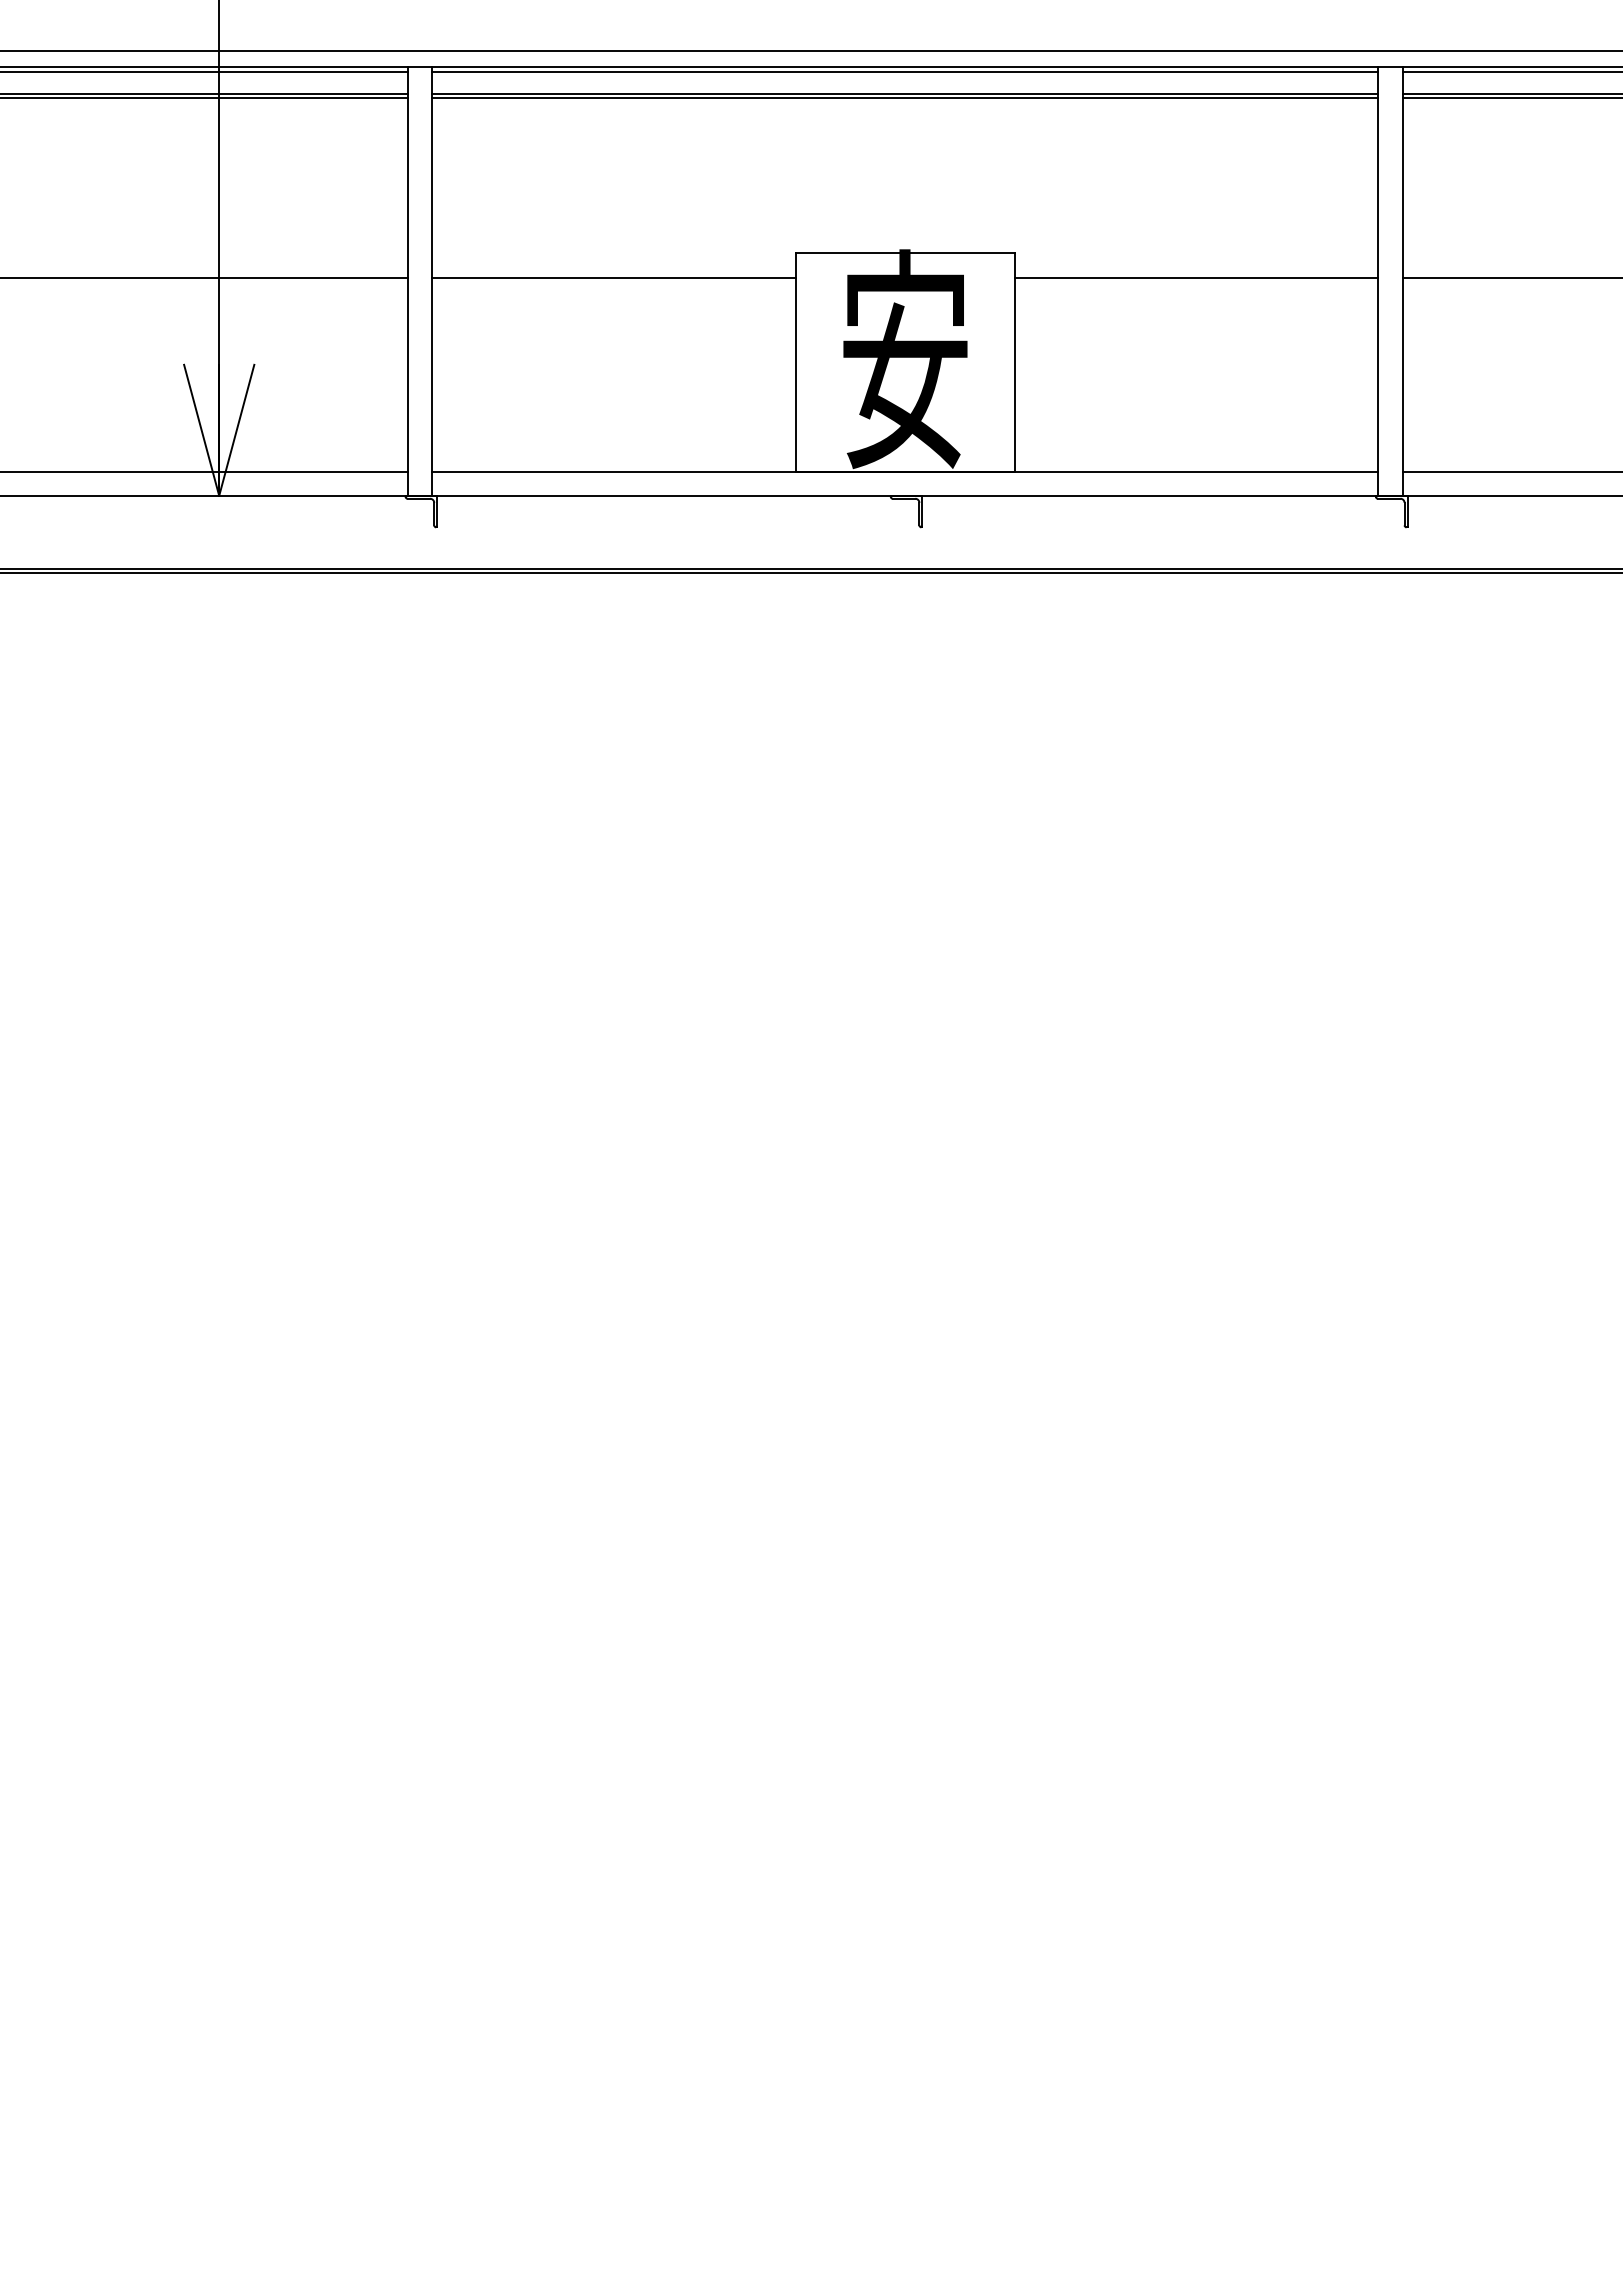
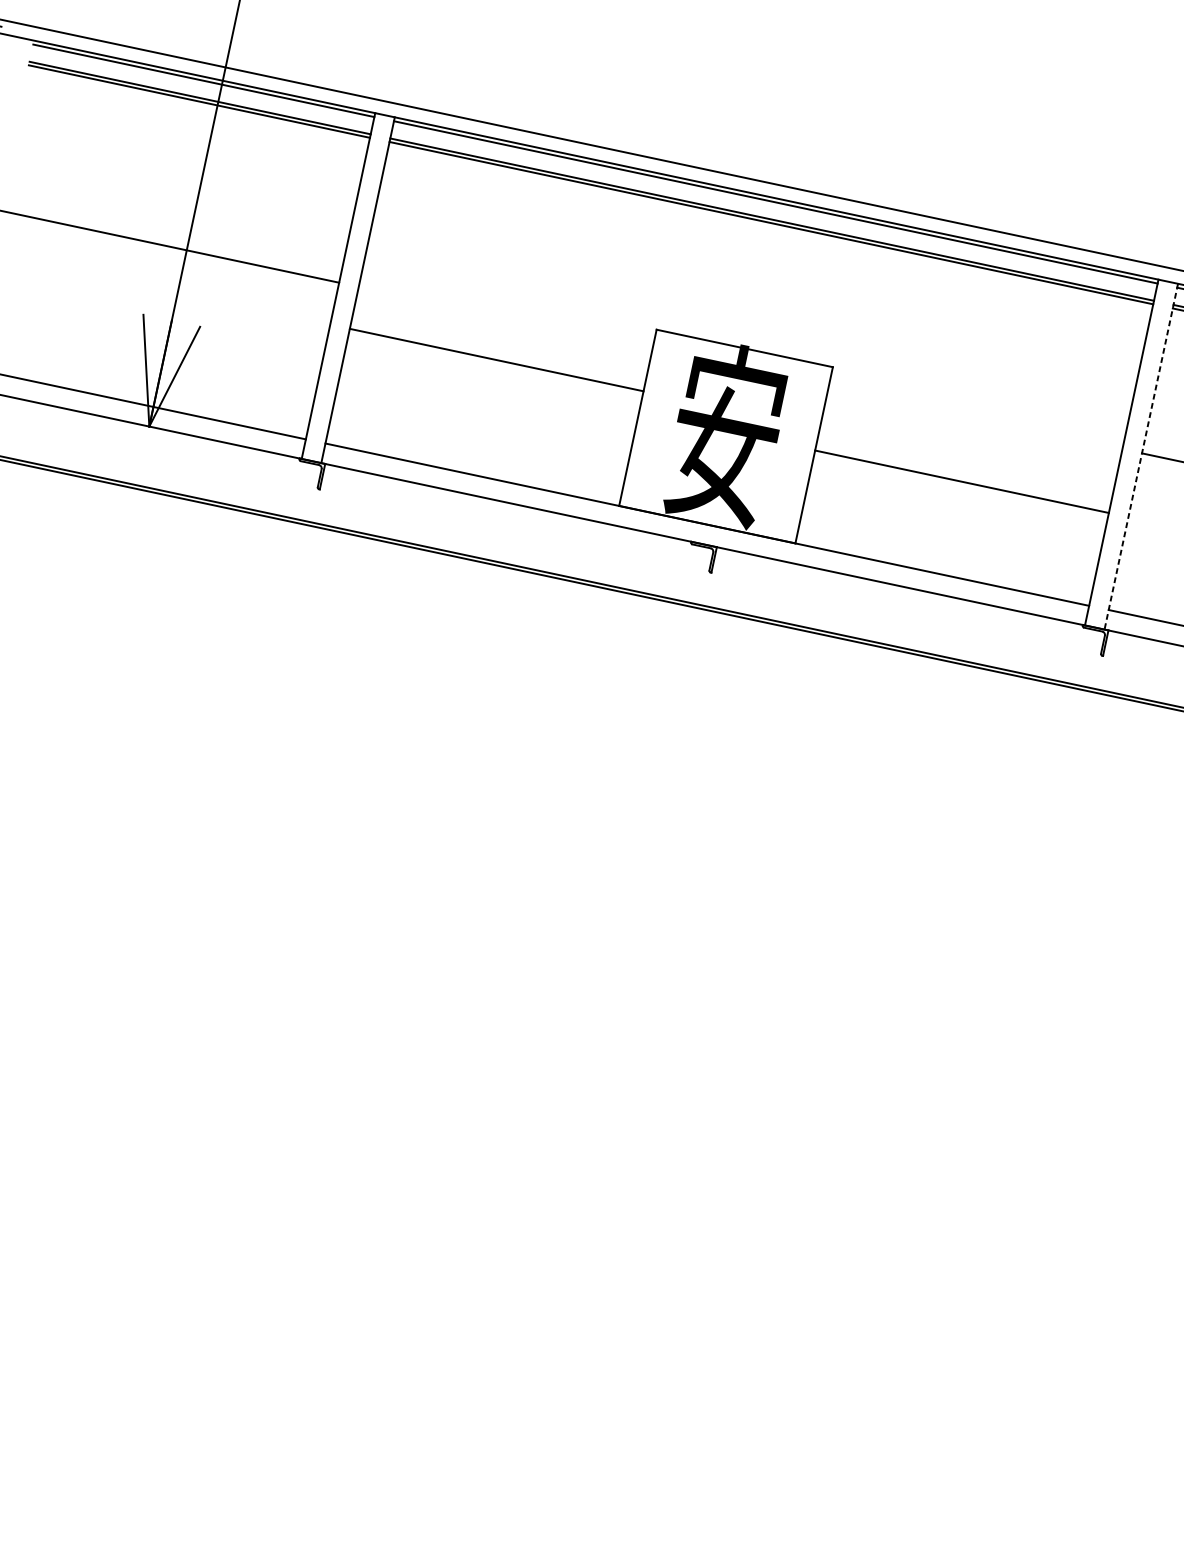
line: (614, 277) -> (496, 360), moved
line: (1196, 277) -> (962, 481), moved
line: (1402, 282) -> (1141, 457), solid -> dashed

